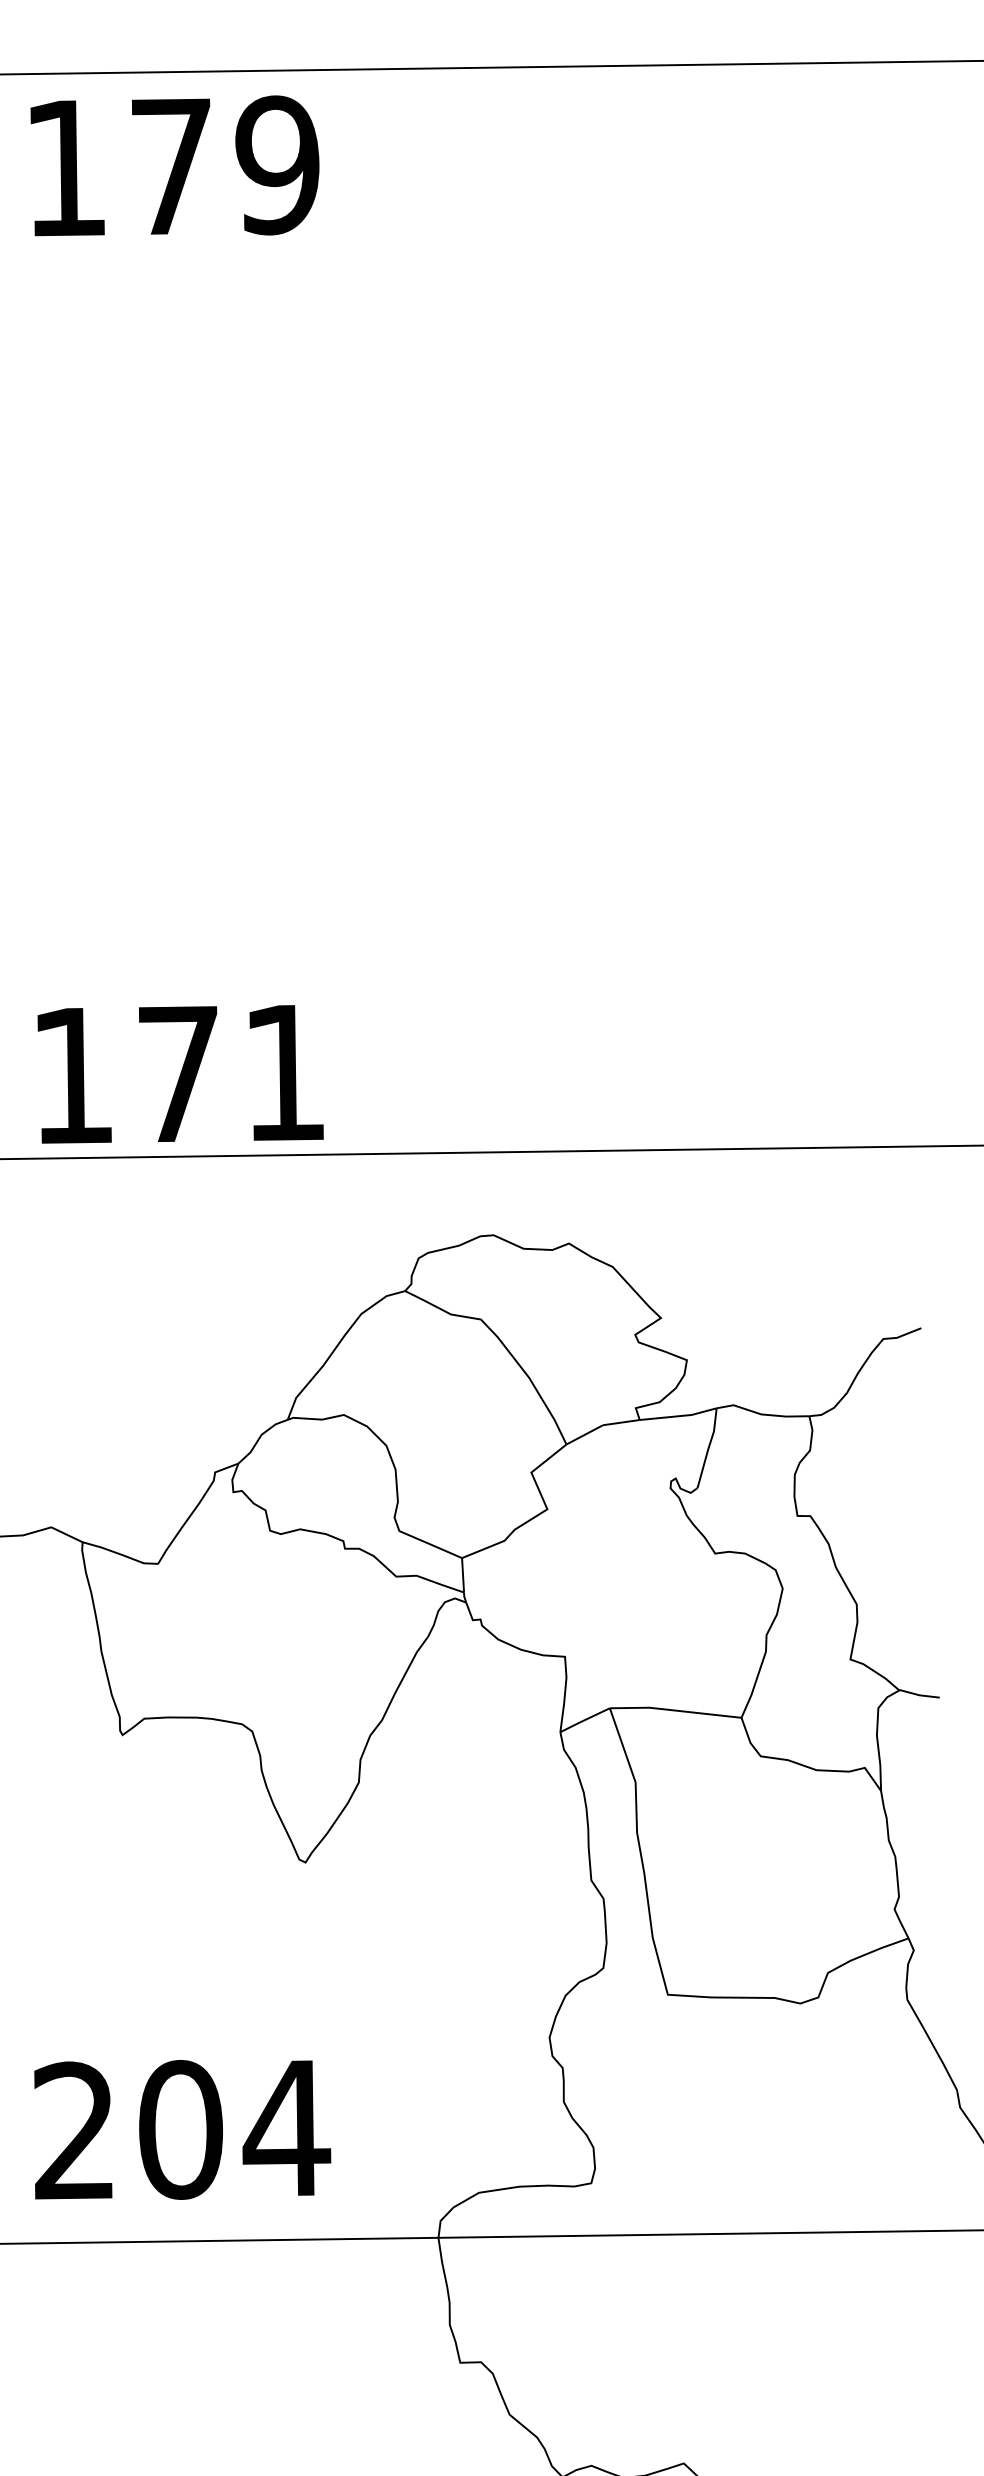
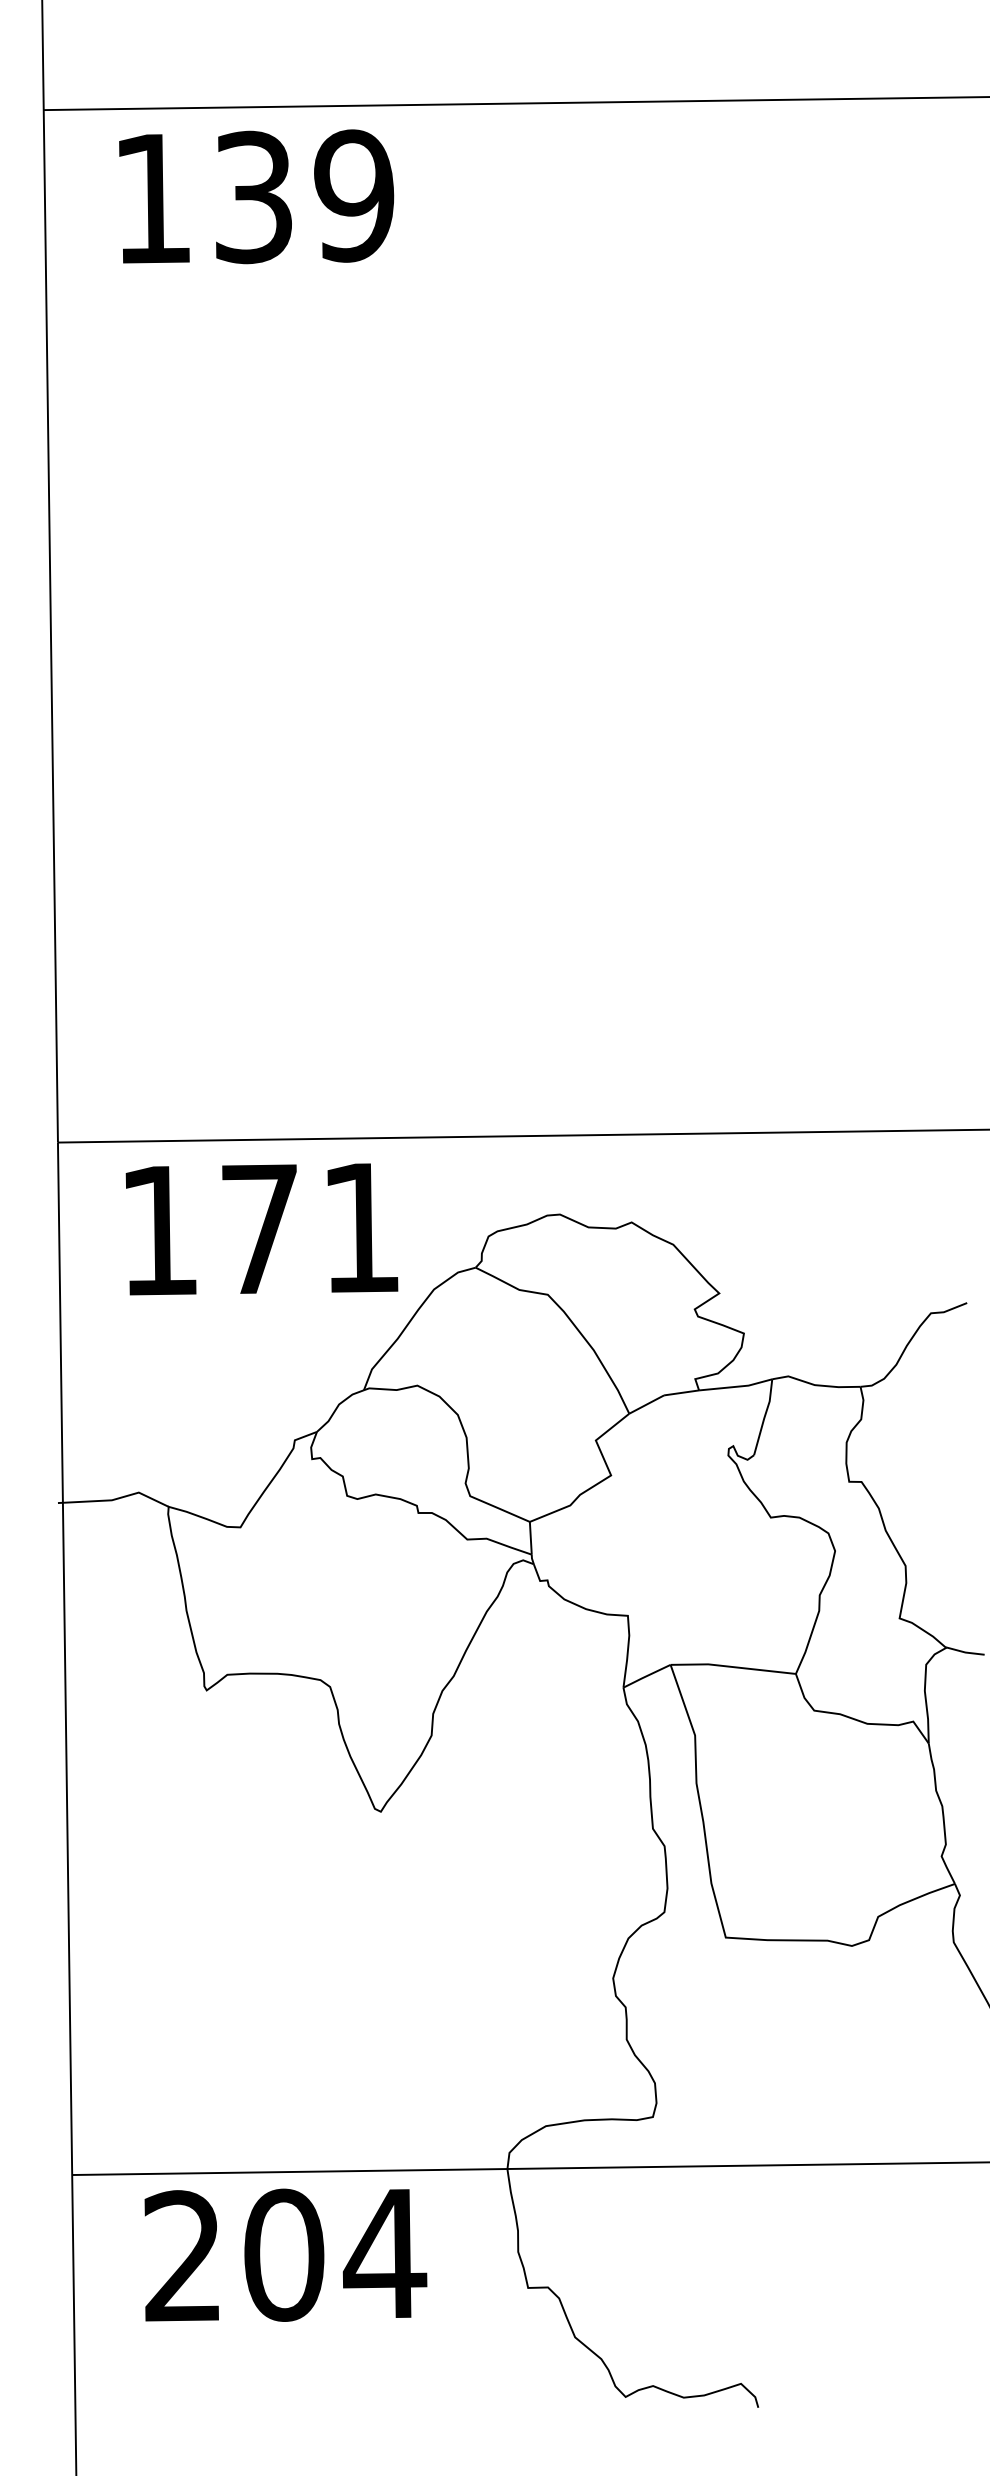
text: (171, 166) -> (253, 197), 179 -> 139
text: (180, 1074) -> (261, 1229), moved
text: (182, 2129) -> (285, 2254), moved

